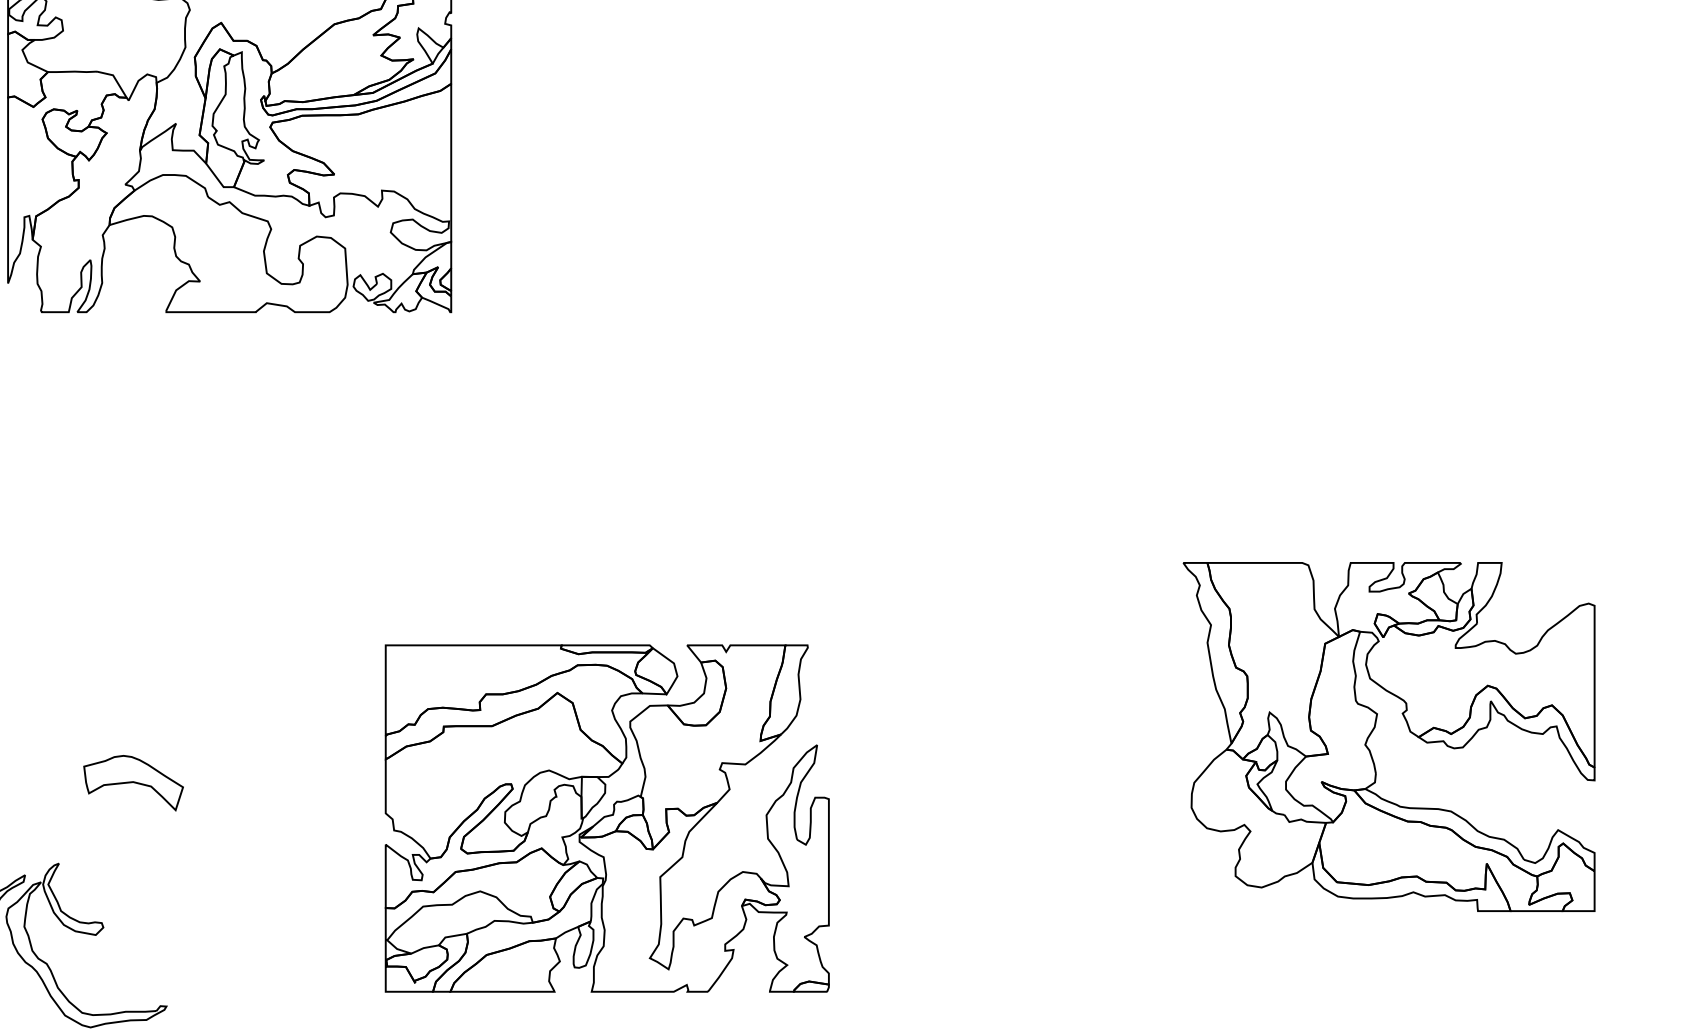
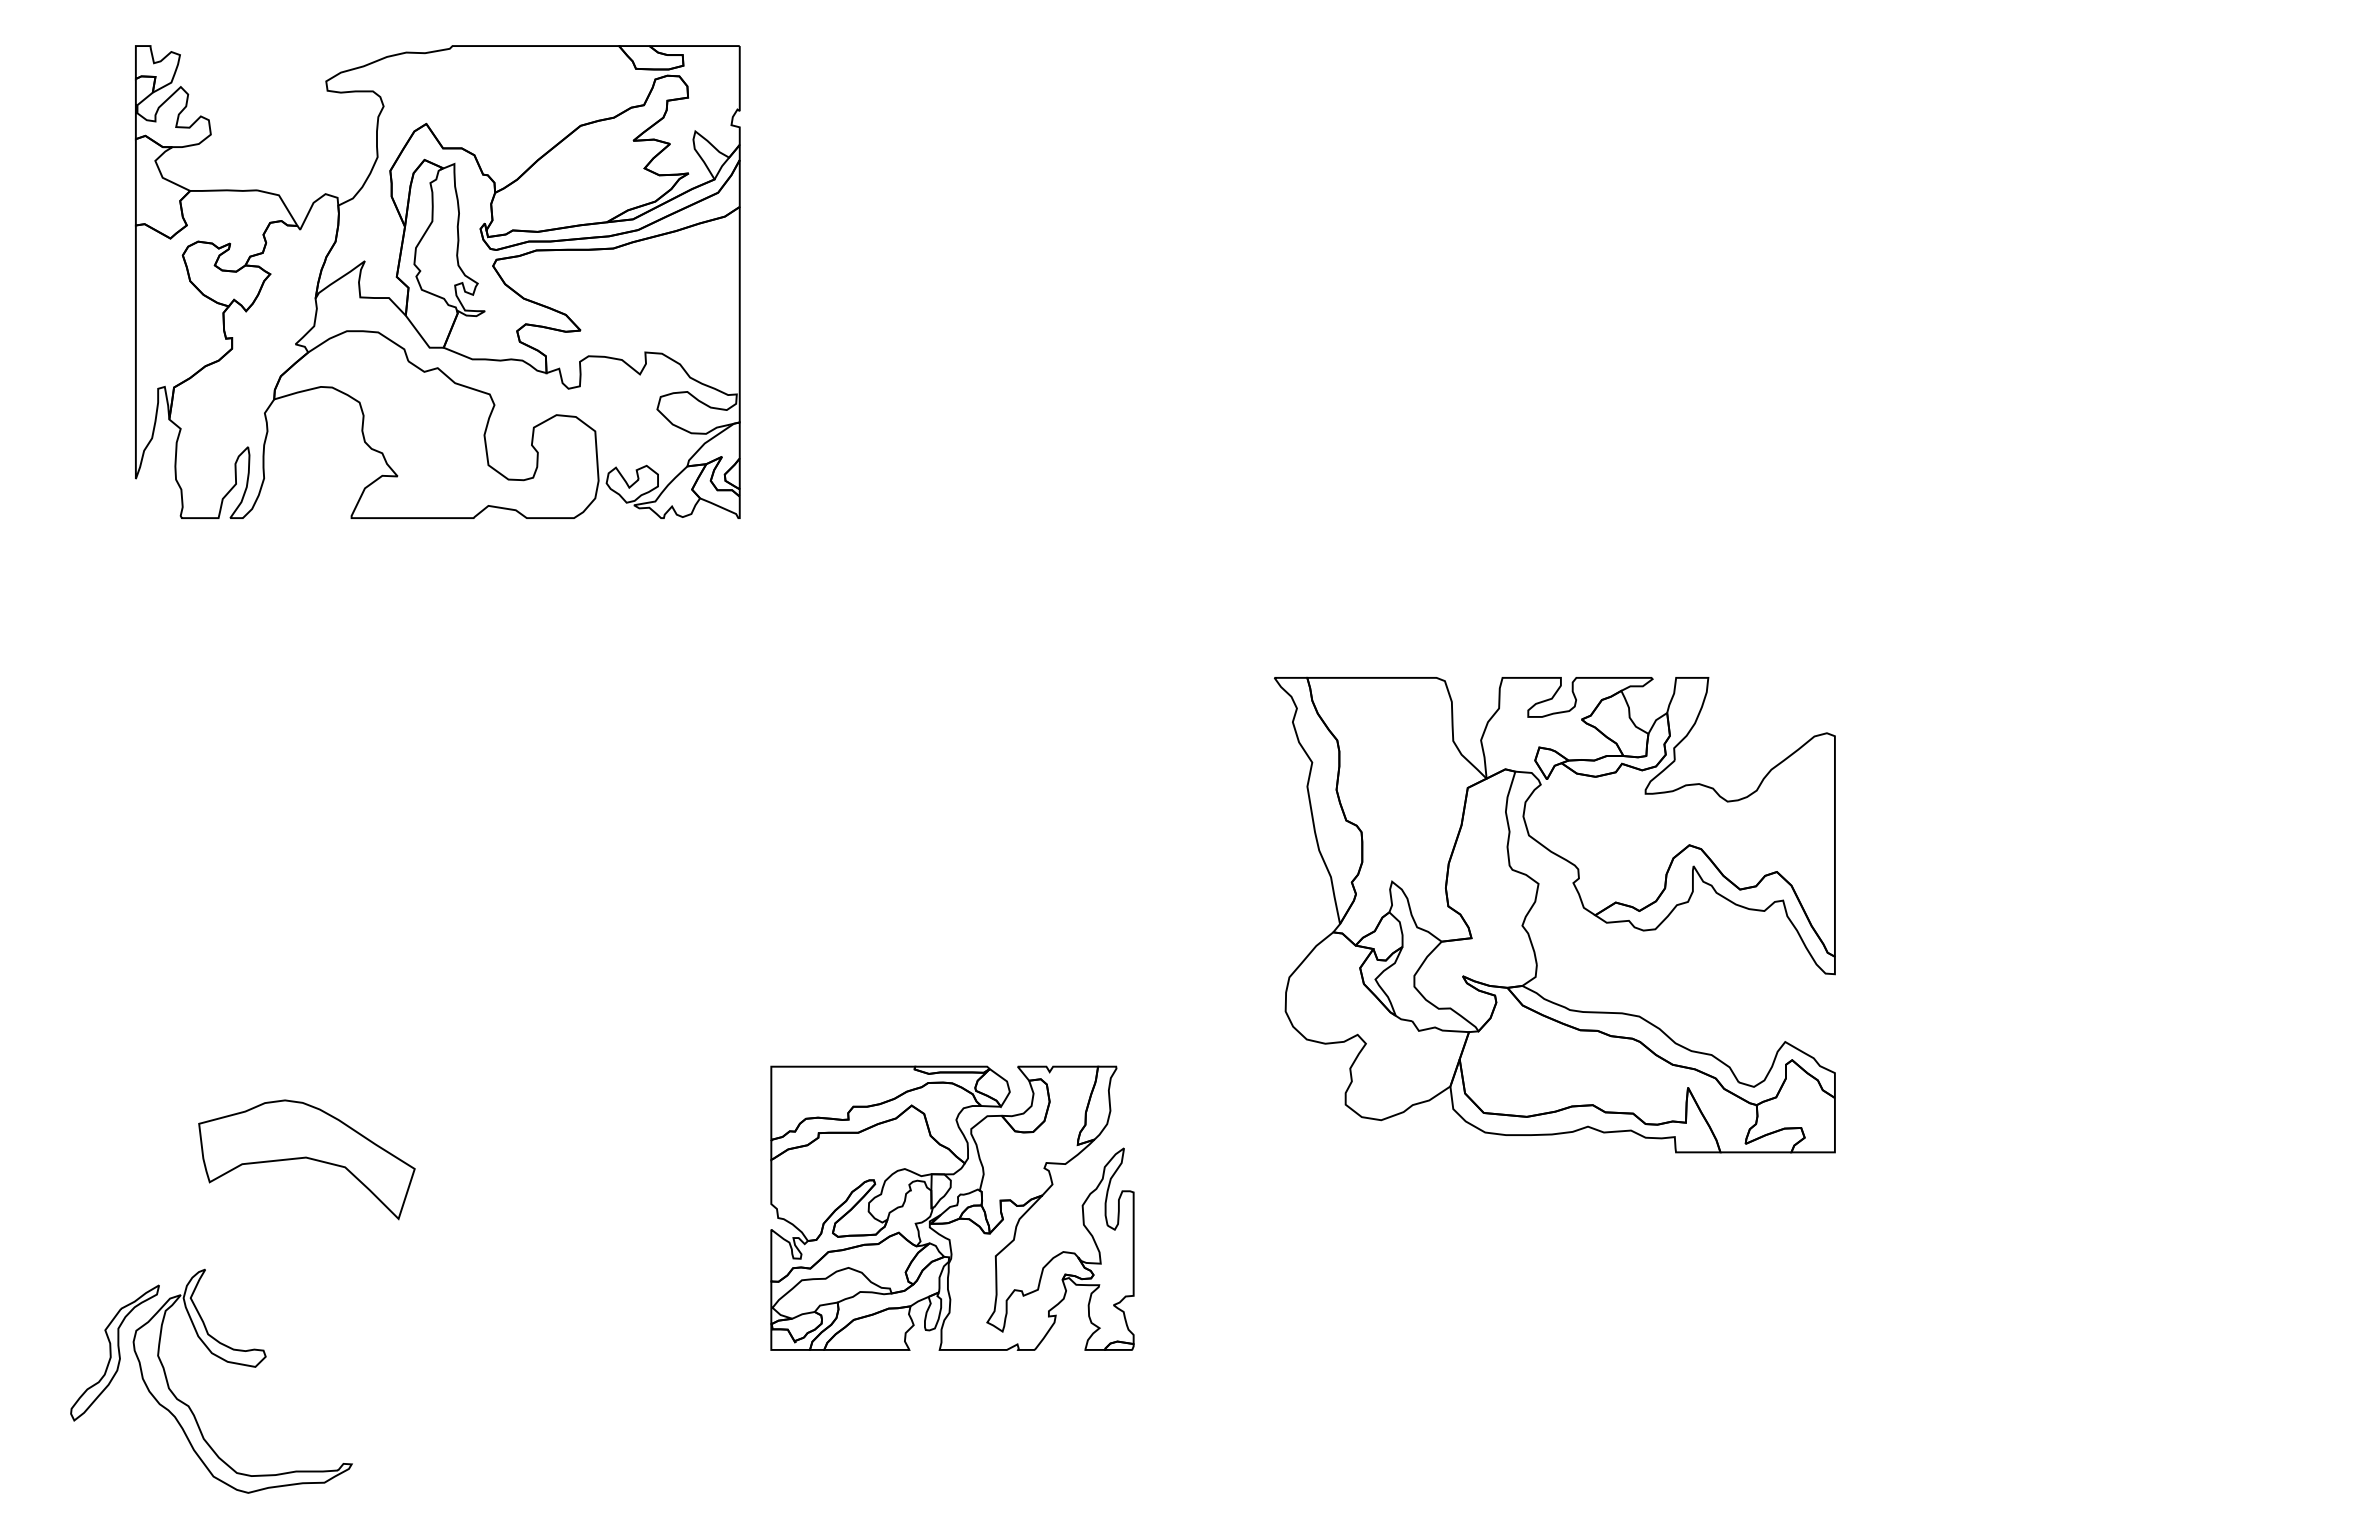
part: (1374, 728) -> (1535, 903), moved
part: (133, 782) -> (306, 1159), size x1.6
part: (607, 818) -> (952, 1208), size x0.6

